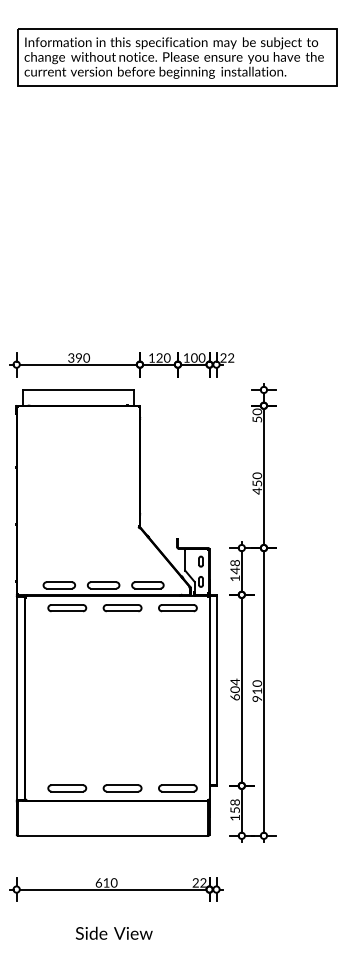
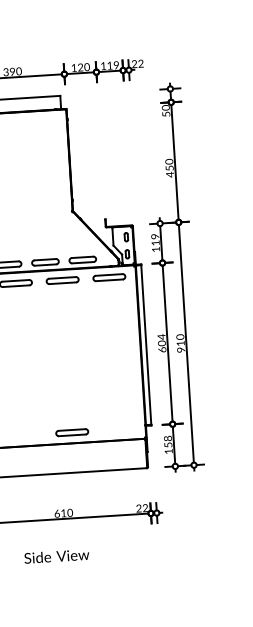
text: (198, 357) -> (113, 65), 100 -> 119
text: (234, 567) -> (154, 240), 148 -> 119
part: (67, 788) -> (25, 435), removed
part: (177, 788) -> (118, 429), removed
text: (113, 932) -> (56, 555), moved

